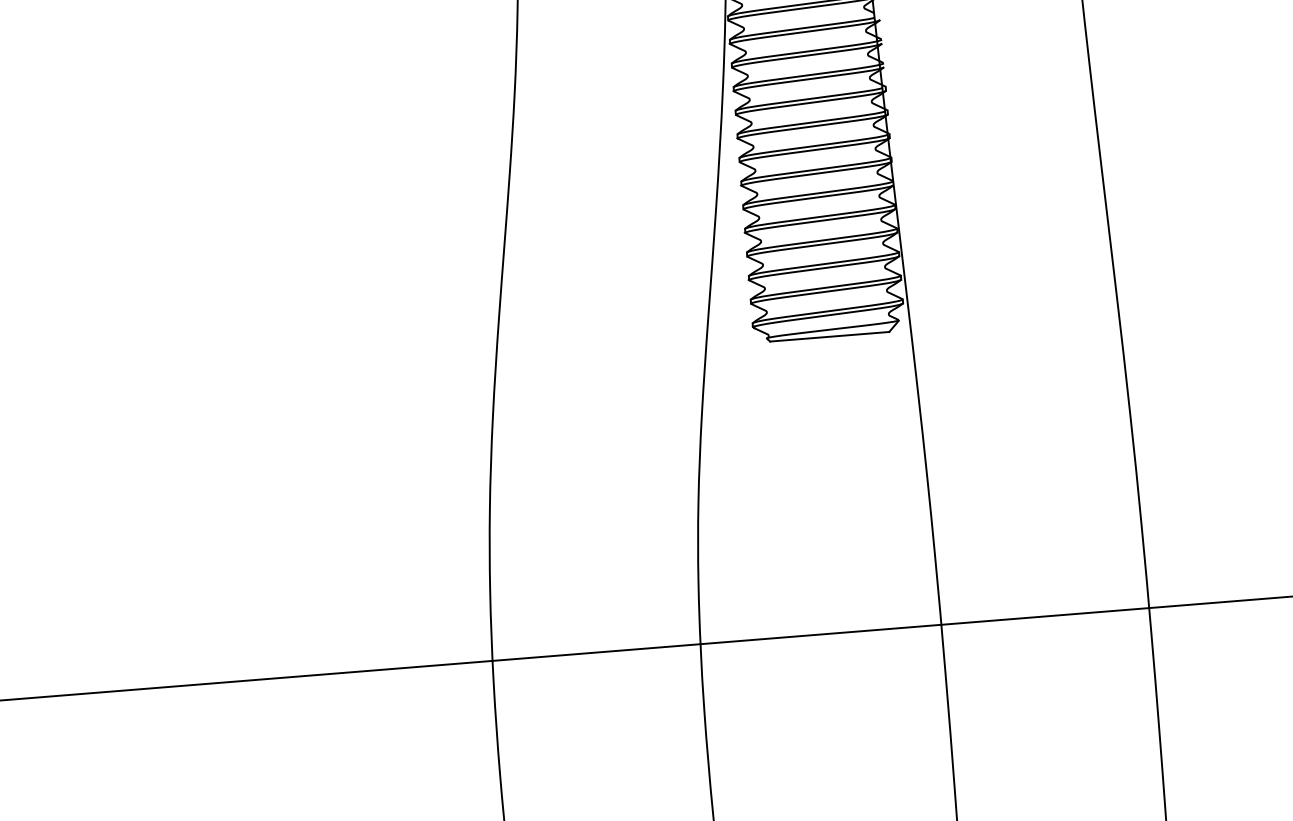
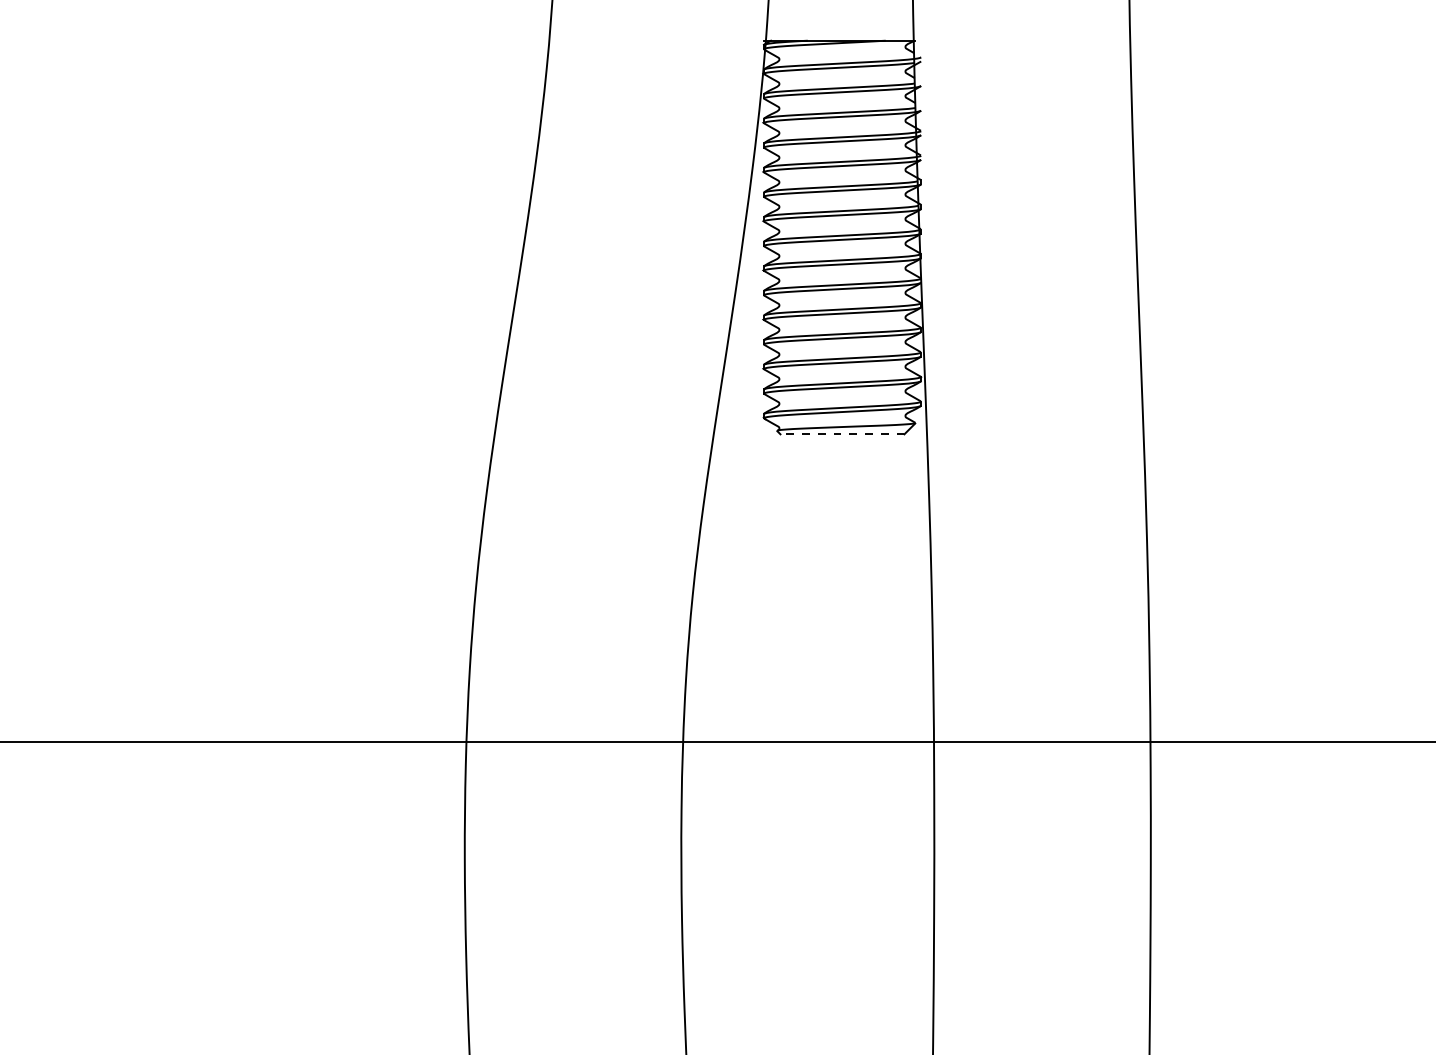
line: (829, 336) -> (842, 434), solid -> dashed

